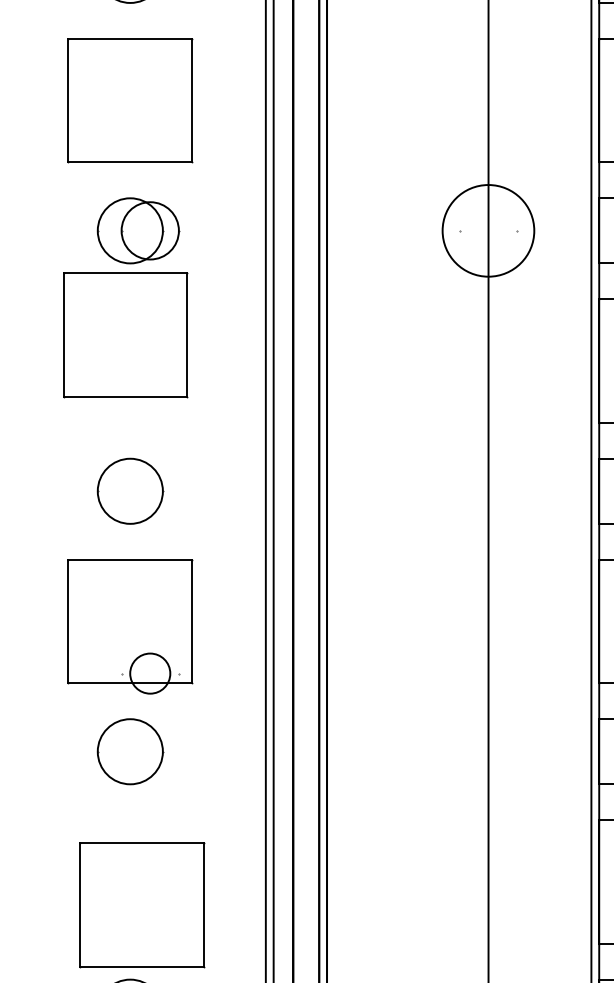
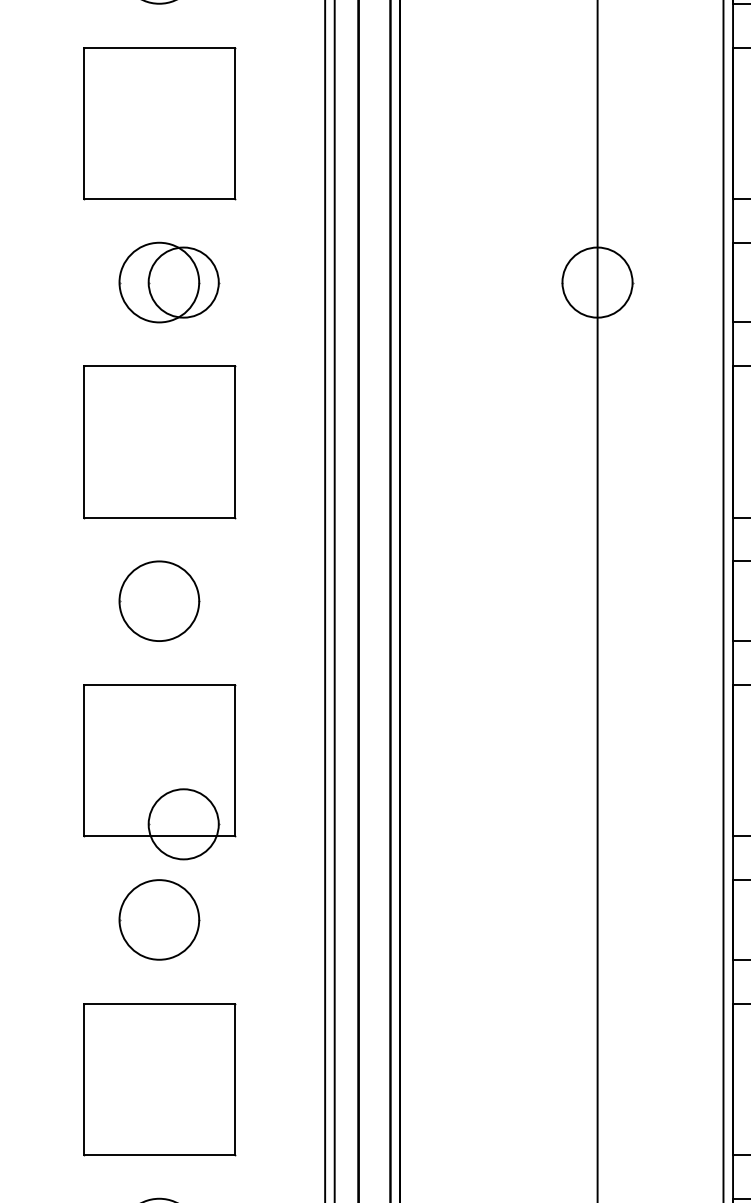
circle: (488, 230) -> (597, 282), size x0.62
part: (125, 335) -> (159, 442), moved
circle: (150, 673) -> (183, 824), size x1.43
part: (141, 905) -> (159, 1079), moved

